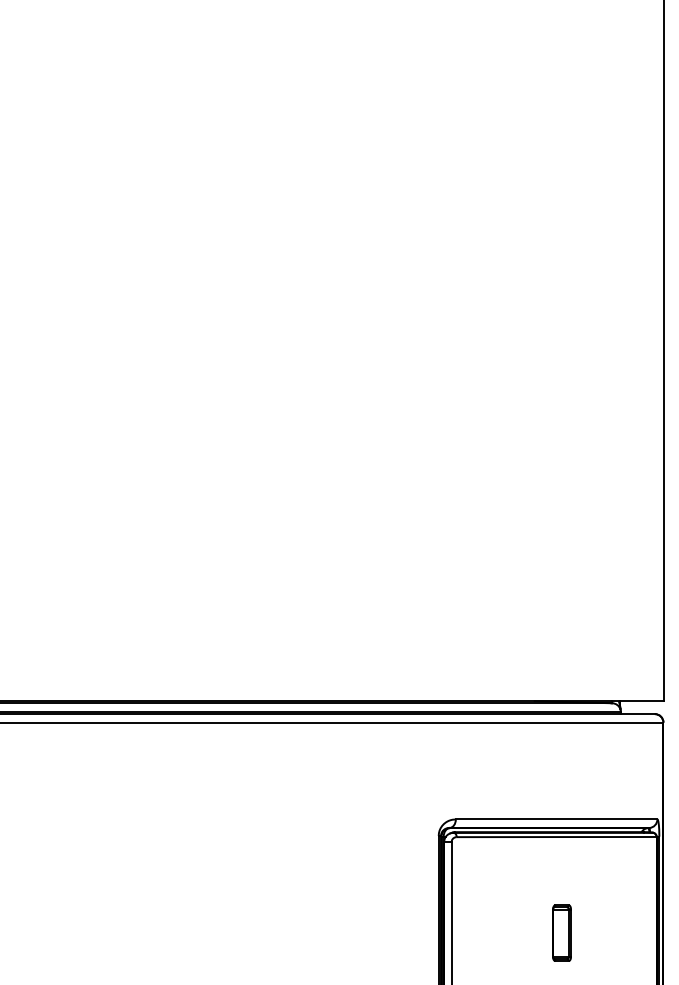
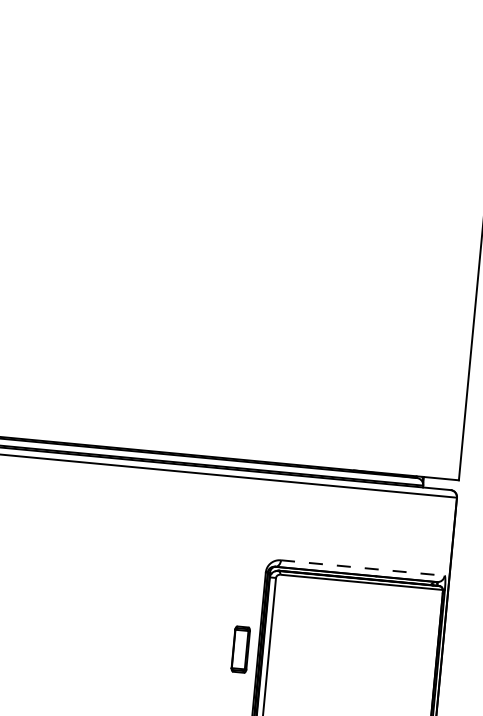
line: (556, 819) -> (362, 568), solid -> dashed
part: (561, 932) -> (240, 649), moved

